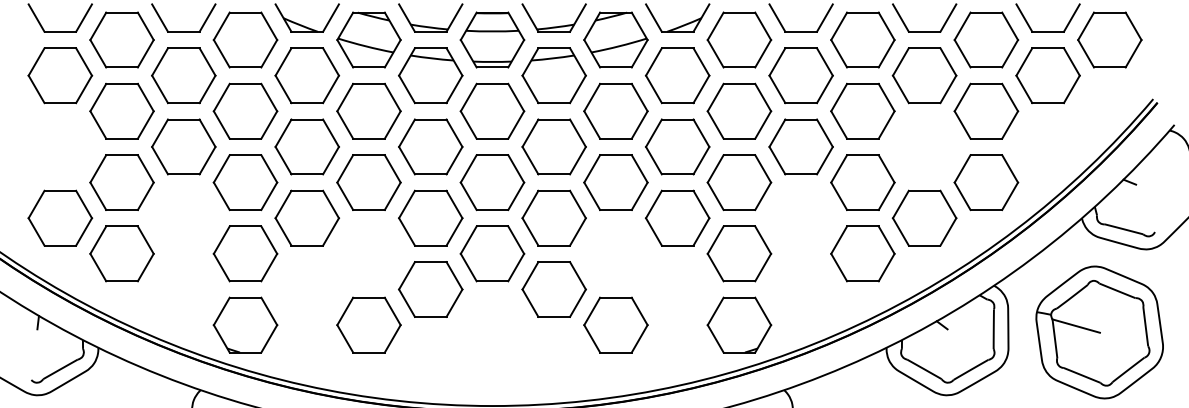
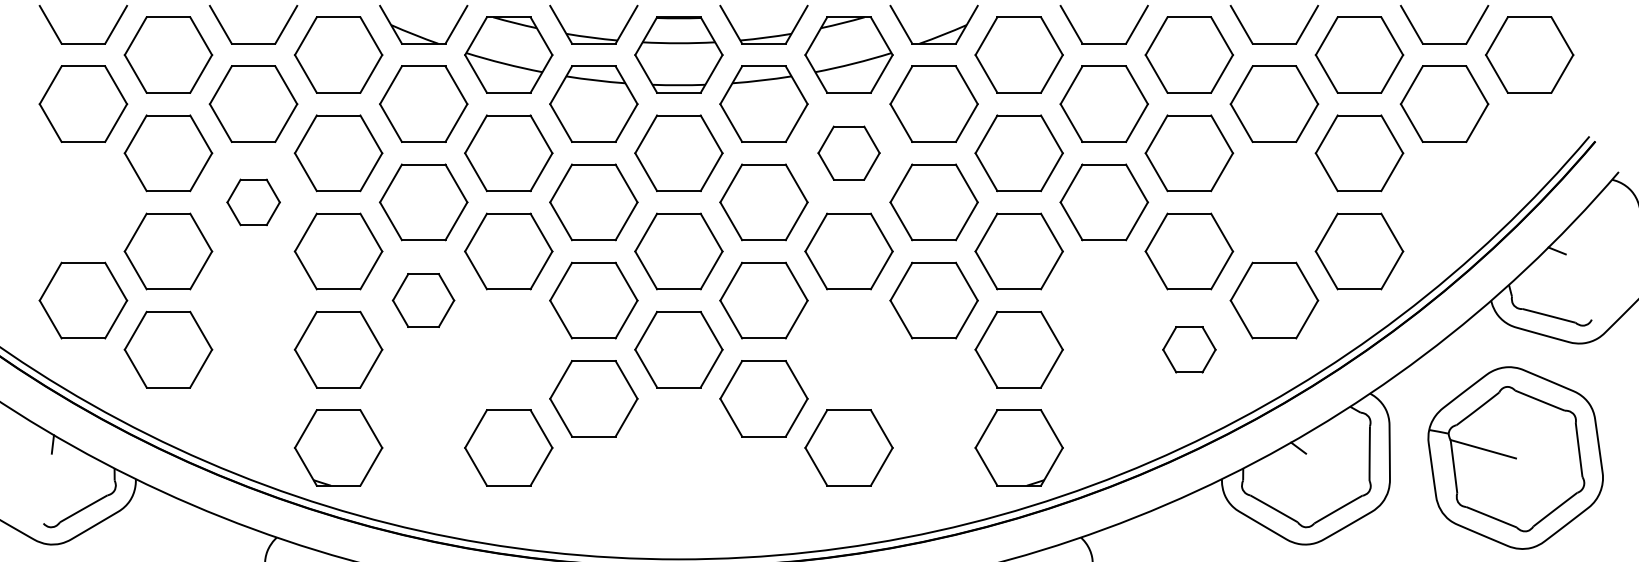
part: (615, 110) -> (848, 152), size x0.7
part: (183, 146) -> (253, 201), size x0.6
part: (306, 217) -> (422, 299), size x0.7
part: (862, 253) -> (1188, 349), size x0.6

